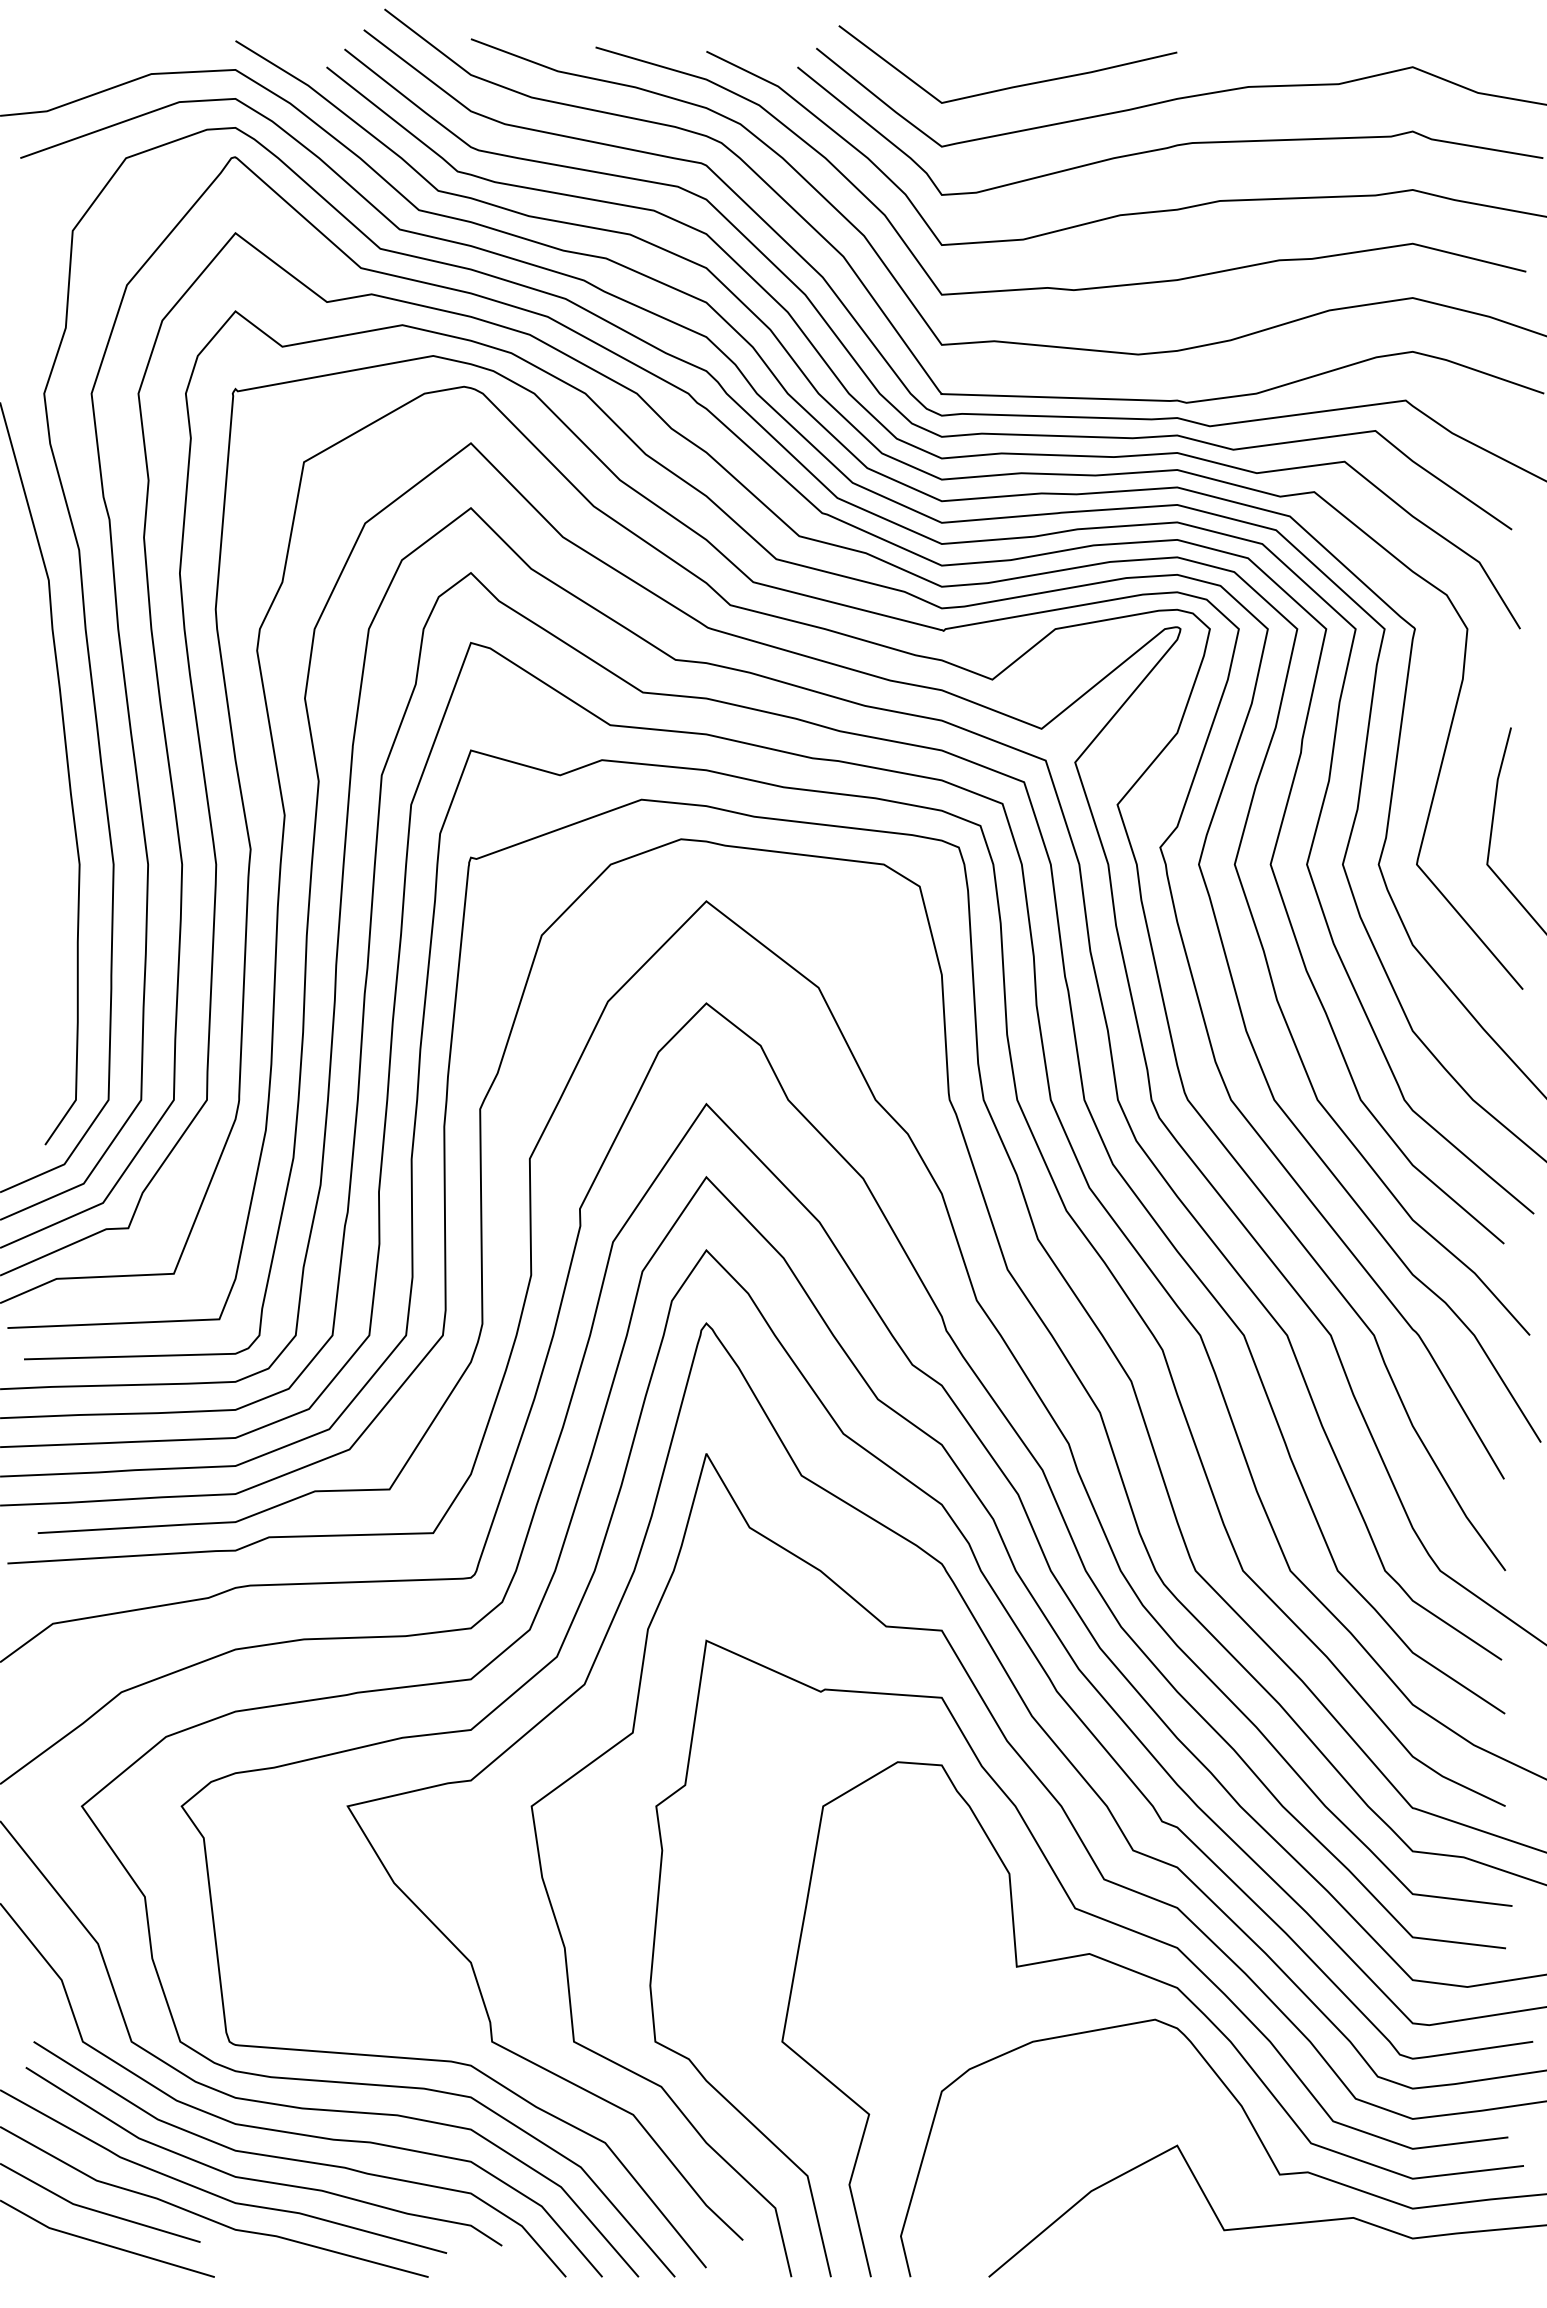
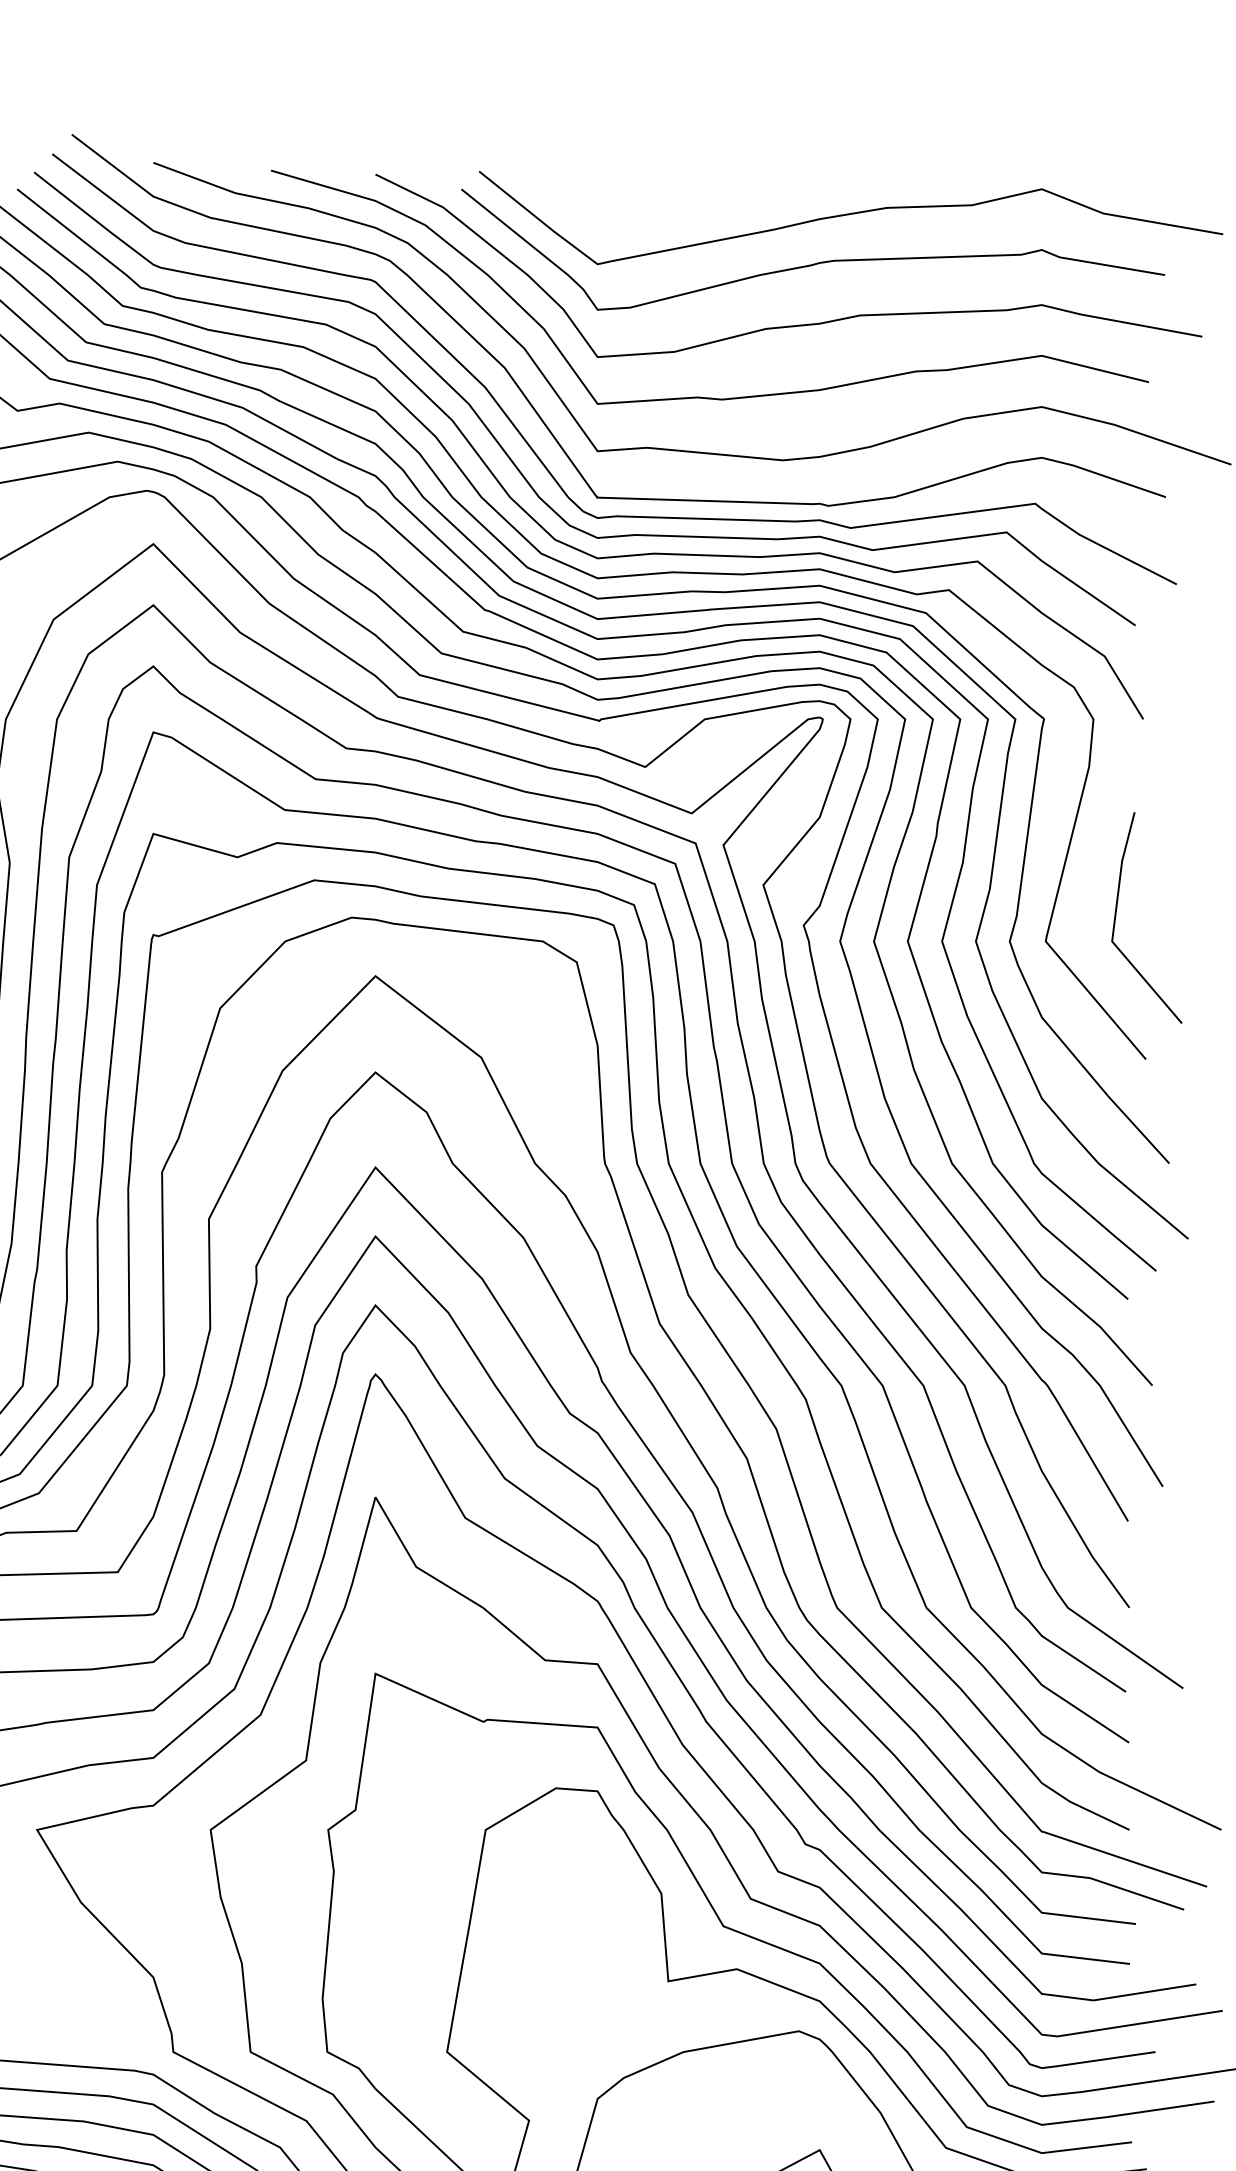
line: (1011, 86) -> (663, 207), removed

